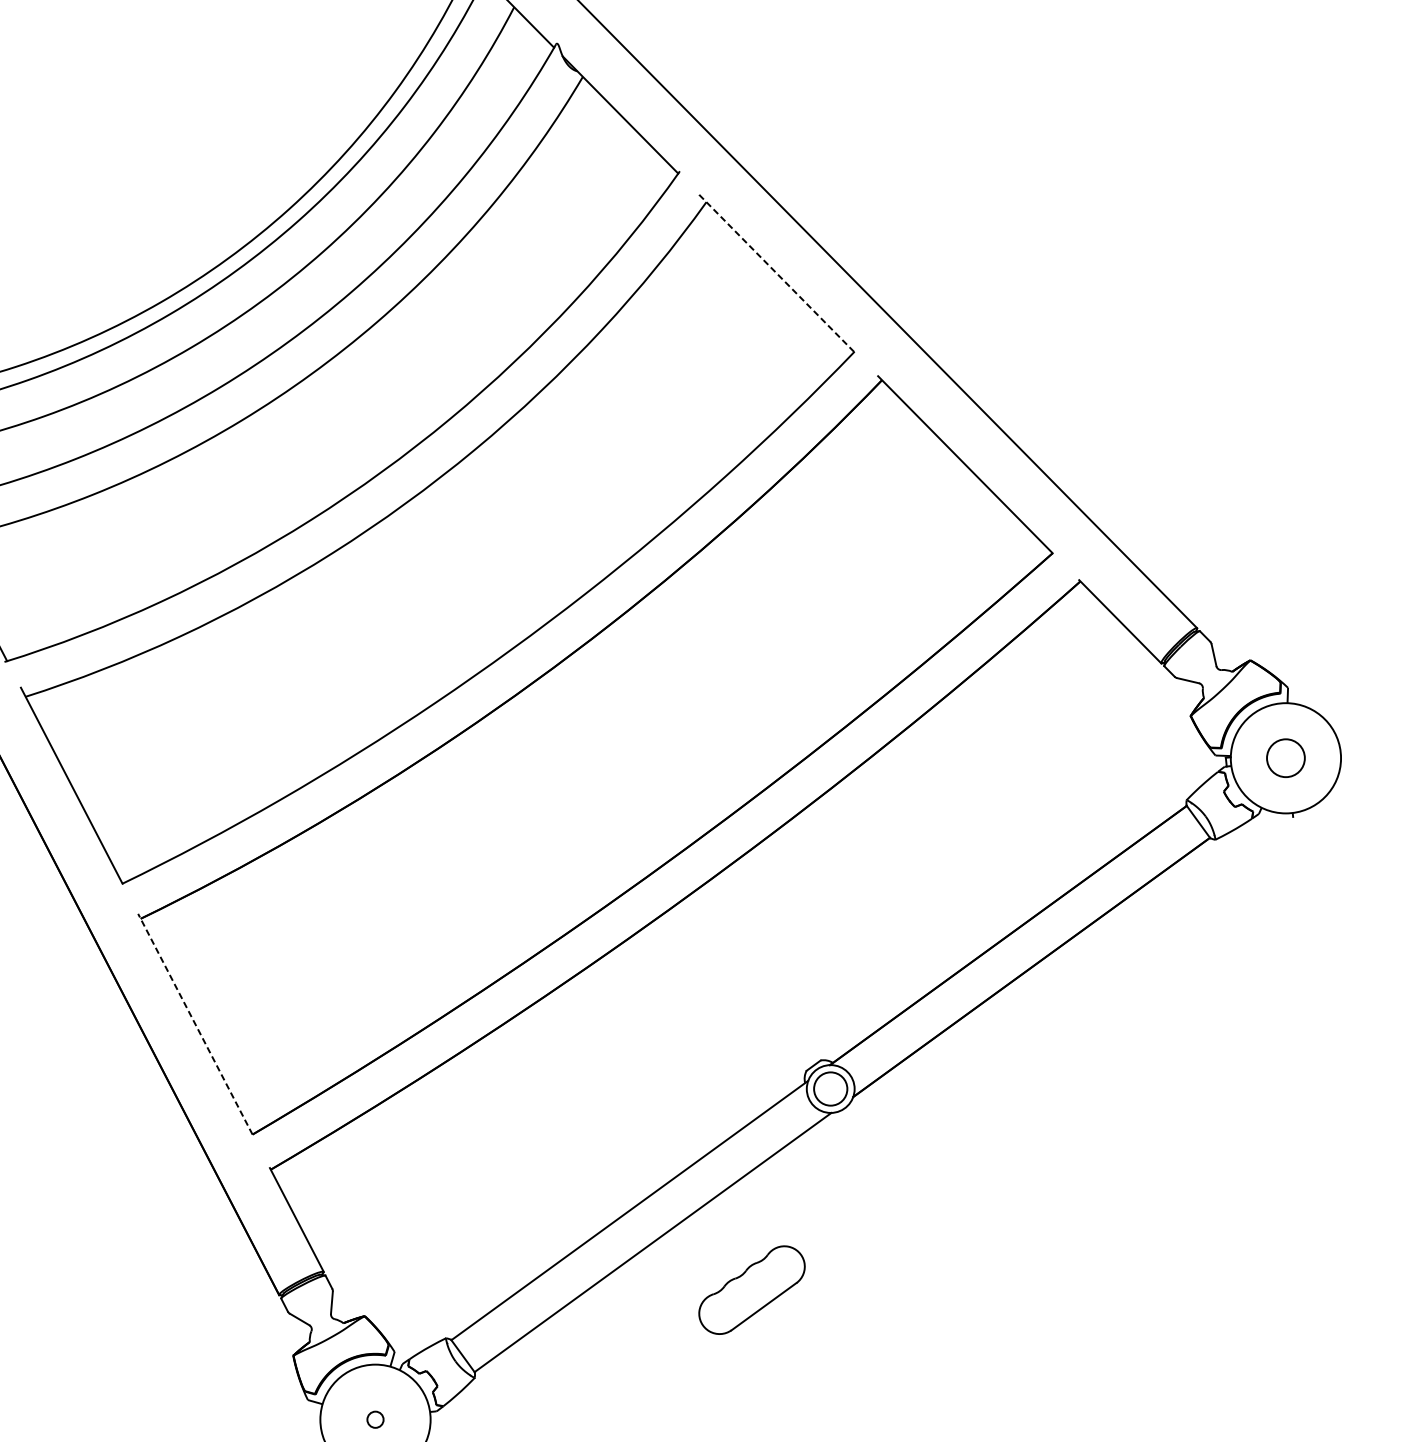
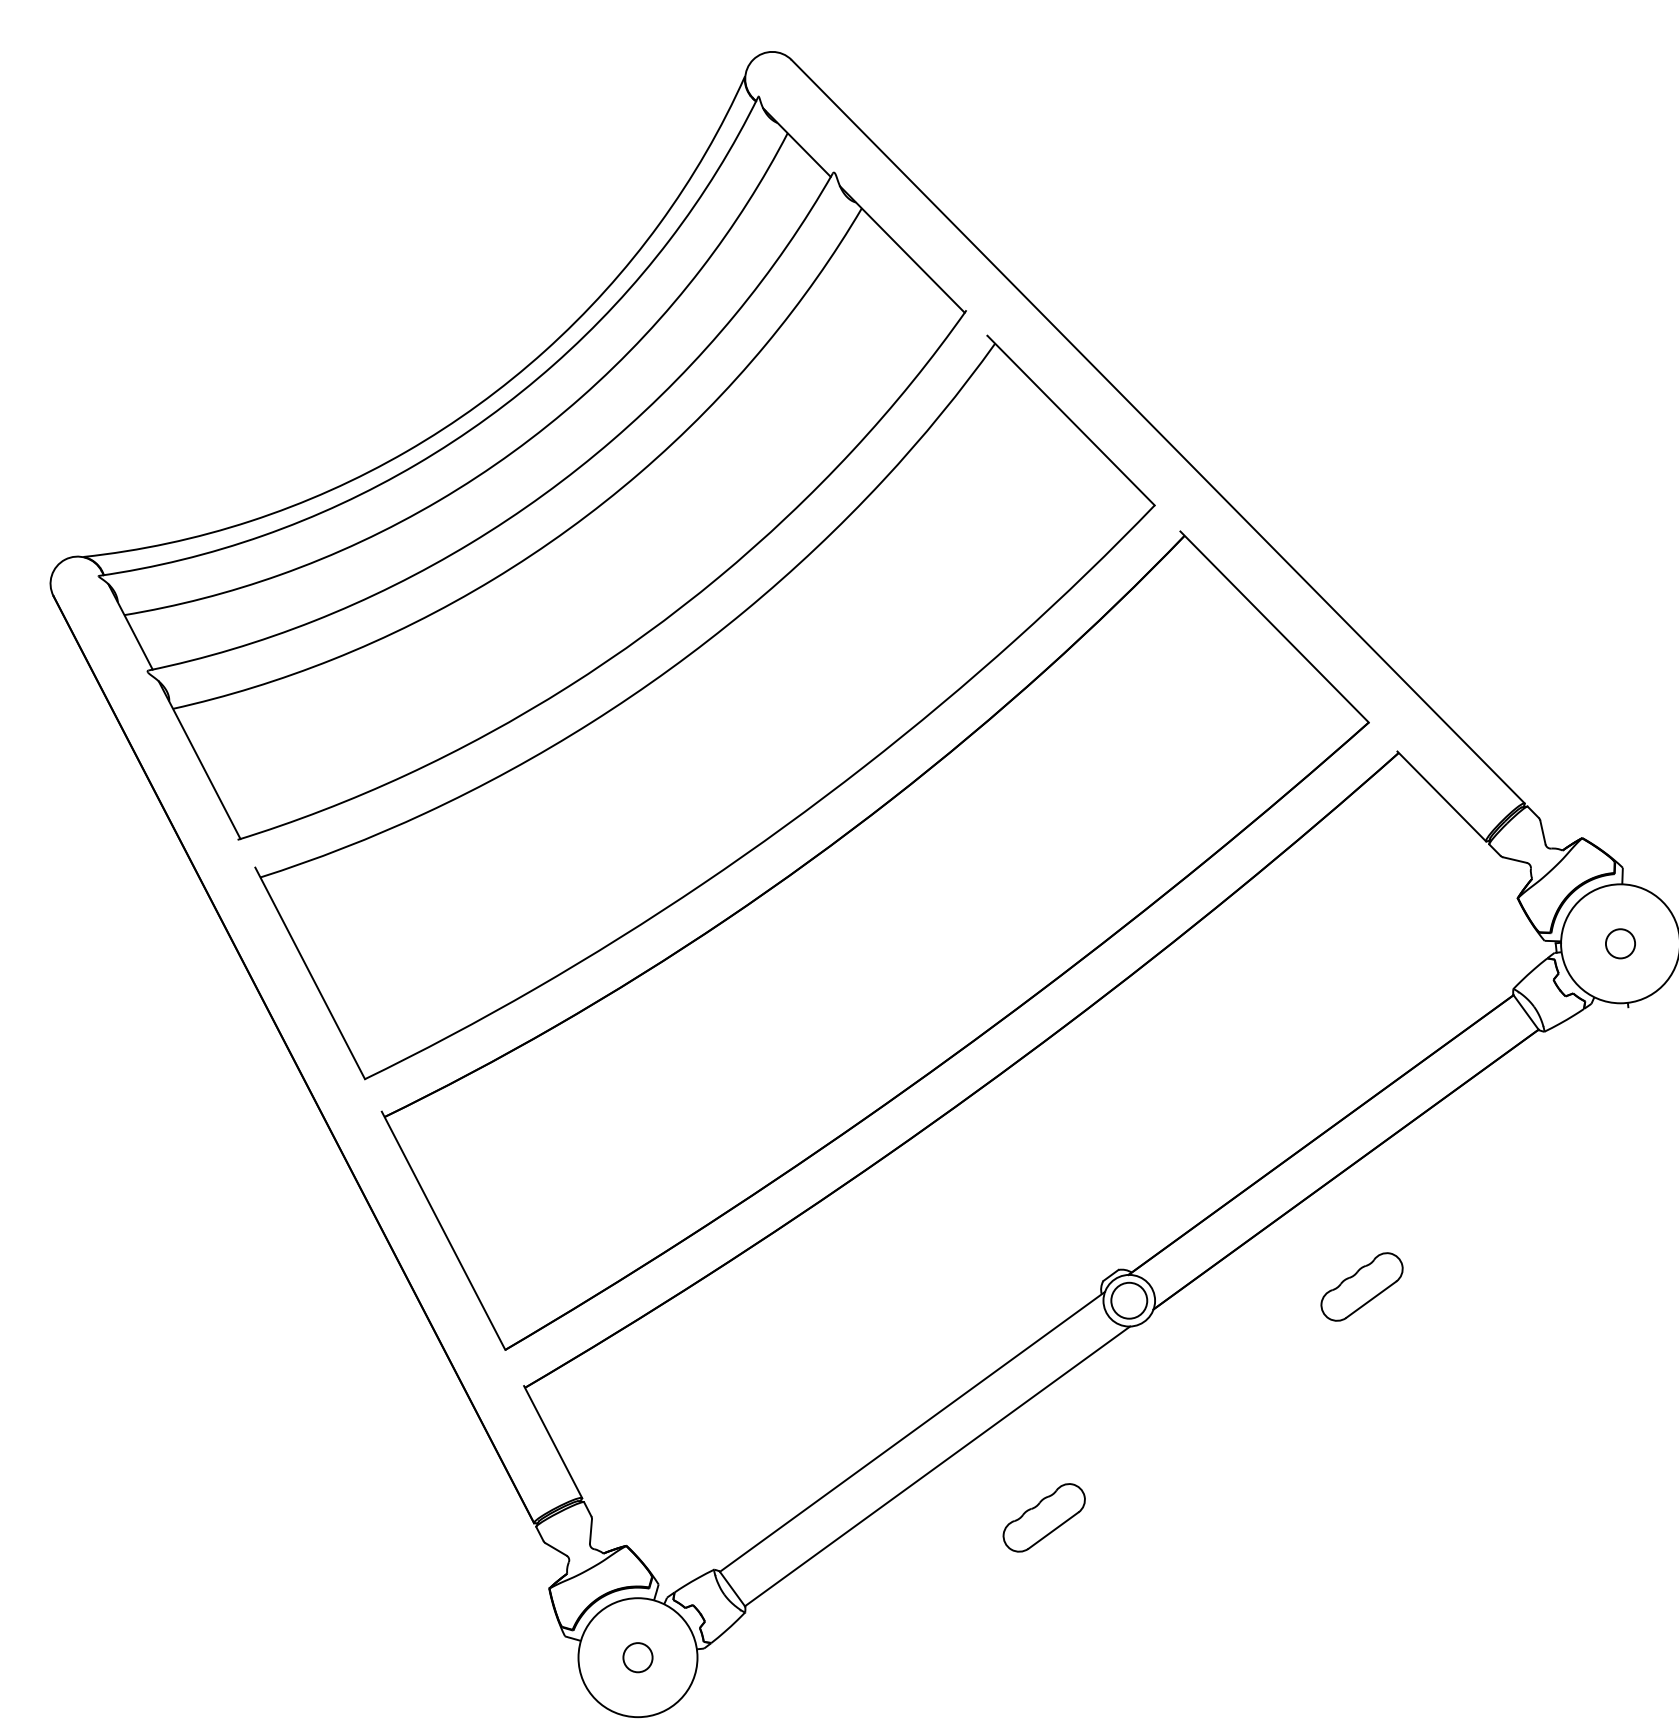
line: (777, 273) -> (1071, 420), dashed -> solid
circle: (1285, 757) -> (1620, 943), size x0.71
line: (195, 1023) -> (443, 1230), dashed -> solid
part: (1045, 1075) -> (1361, 1286), added
part: (751, 1289) -> (1043, 1517), size x0.71
circle: (375, 1419) -> (637, 1657), size x1.67

